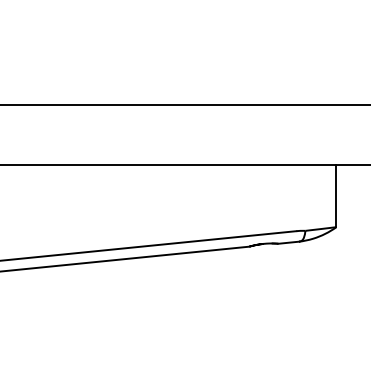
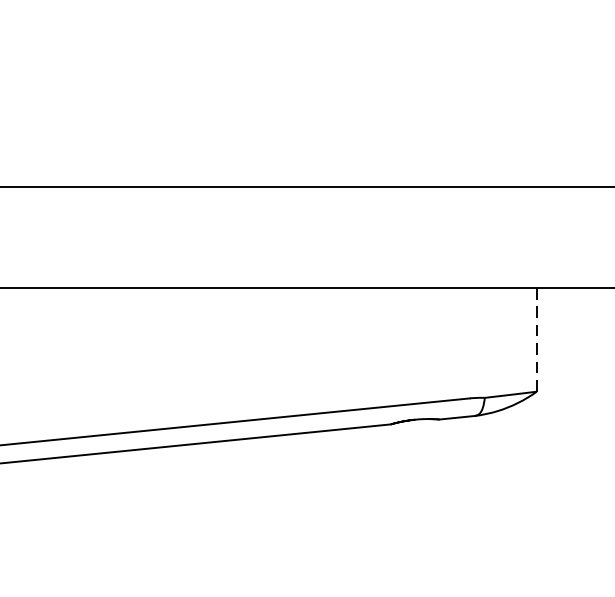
line: (336, 196) -> (536, 340), solid -> dashed

